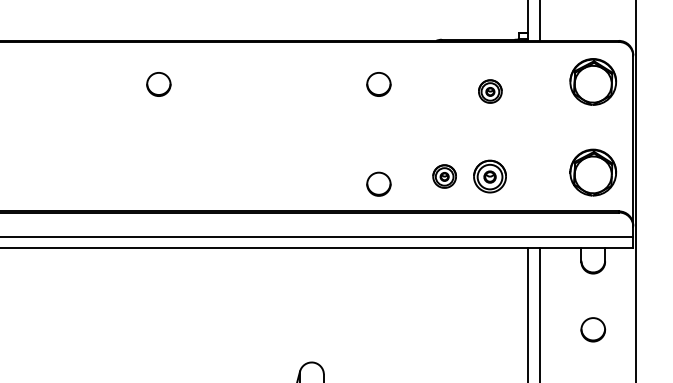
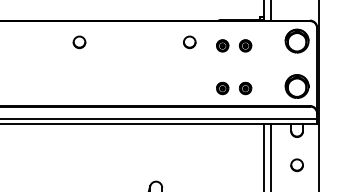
part: (444, 90) -> (222, 45), added
part: (490, 176) -> (245, 88), size x0.71
part: (378, 184) -> (189, 92), removed

